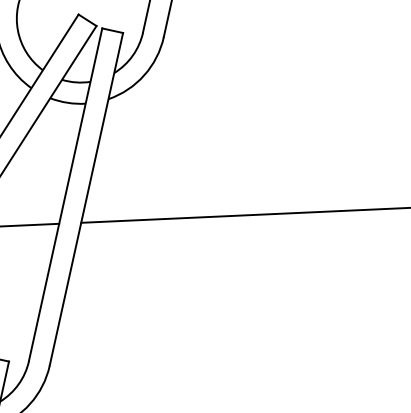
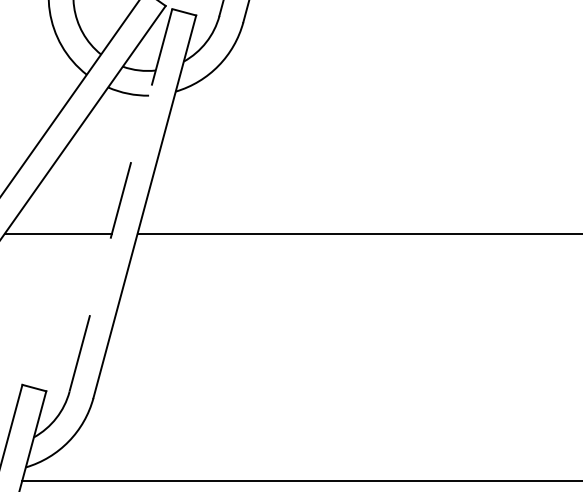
line: (65, 194) -> (120, 200), solid -> dashed

